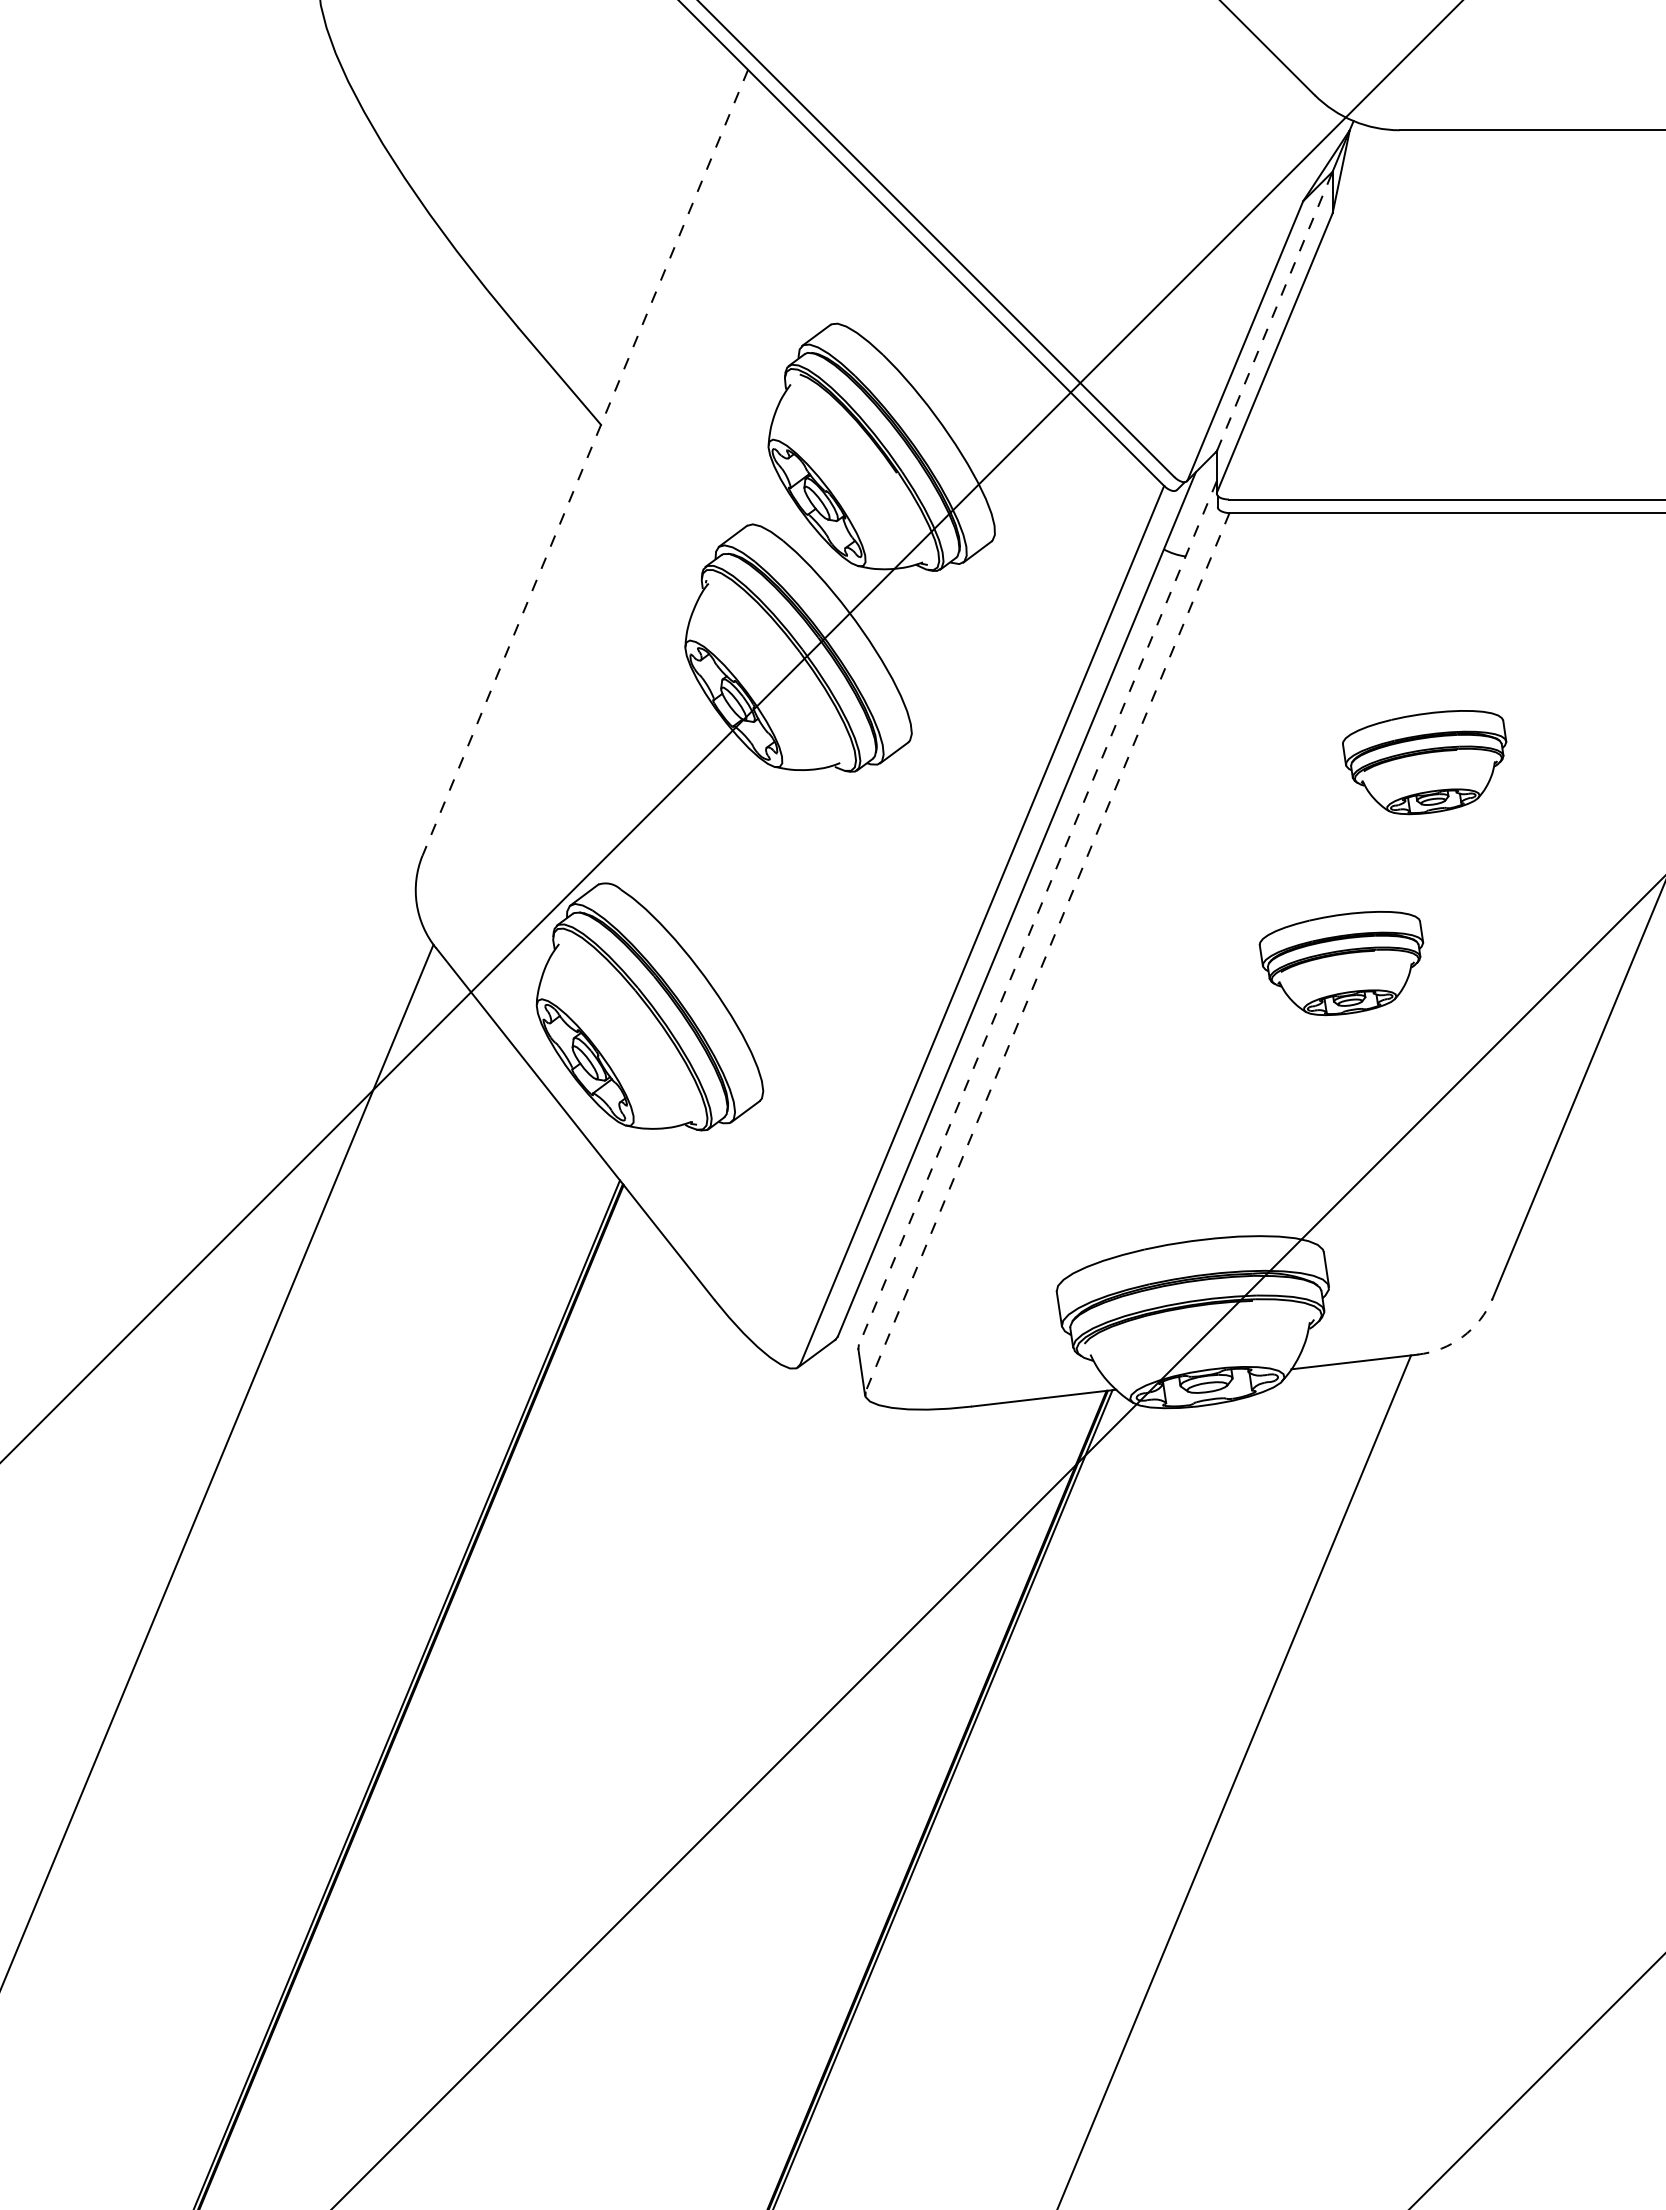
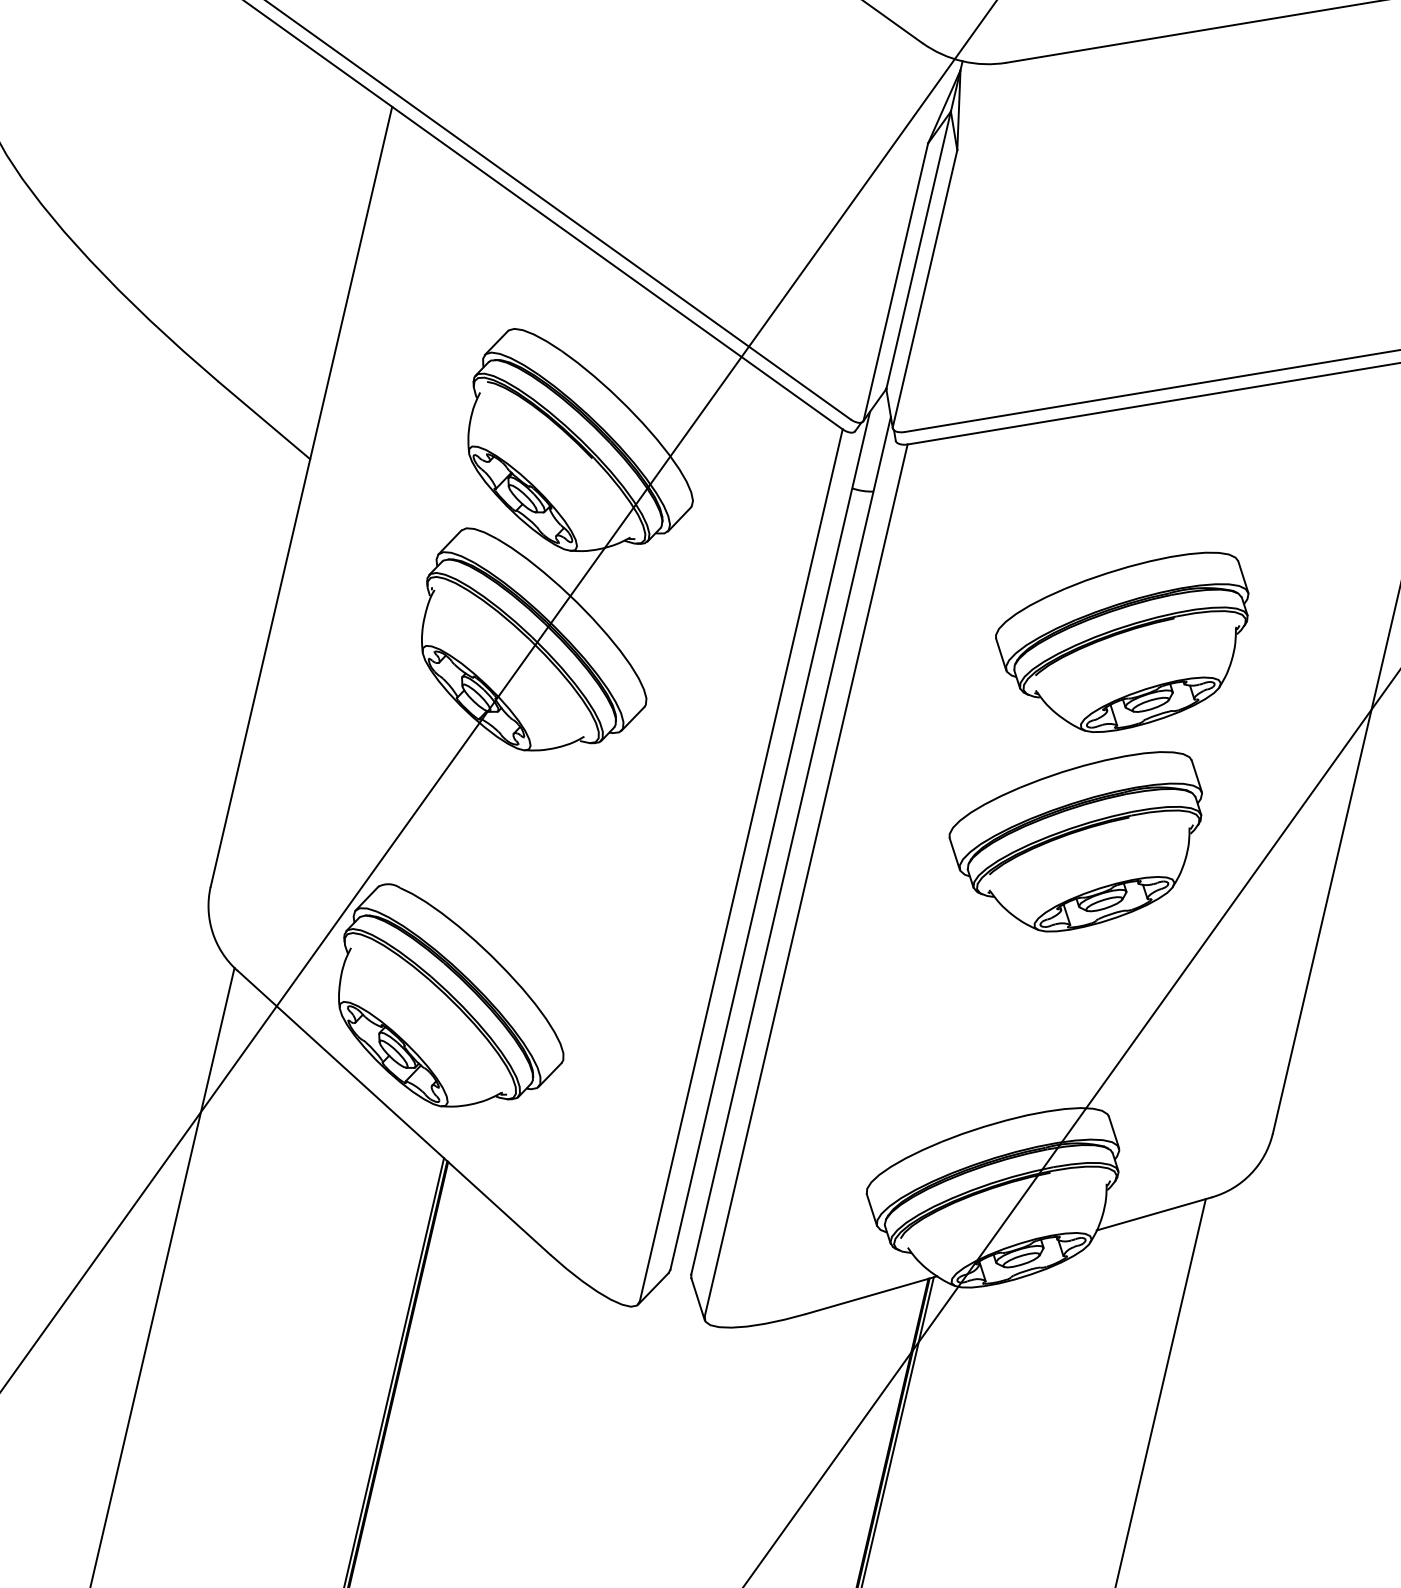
line: (1275, 310) -> (919, 249), dashed -> solid
line: (585, 463) -> (301, 497), dashed -> solid
part: (1424, 762) -> (1127, 646), size x1.67
line: (1037, 913) -> (790, 846), dashed -> solid
line: (1047, 952) -> (806, 880), dashed -> solid
part: (1341, 963) -> (1080, 845), size x1.67
arc: (1462, 1336) -> (1250, 1173), dashed -> solid

